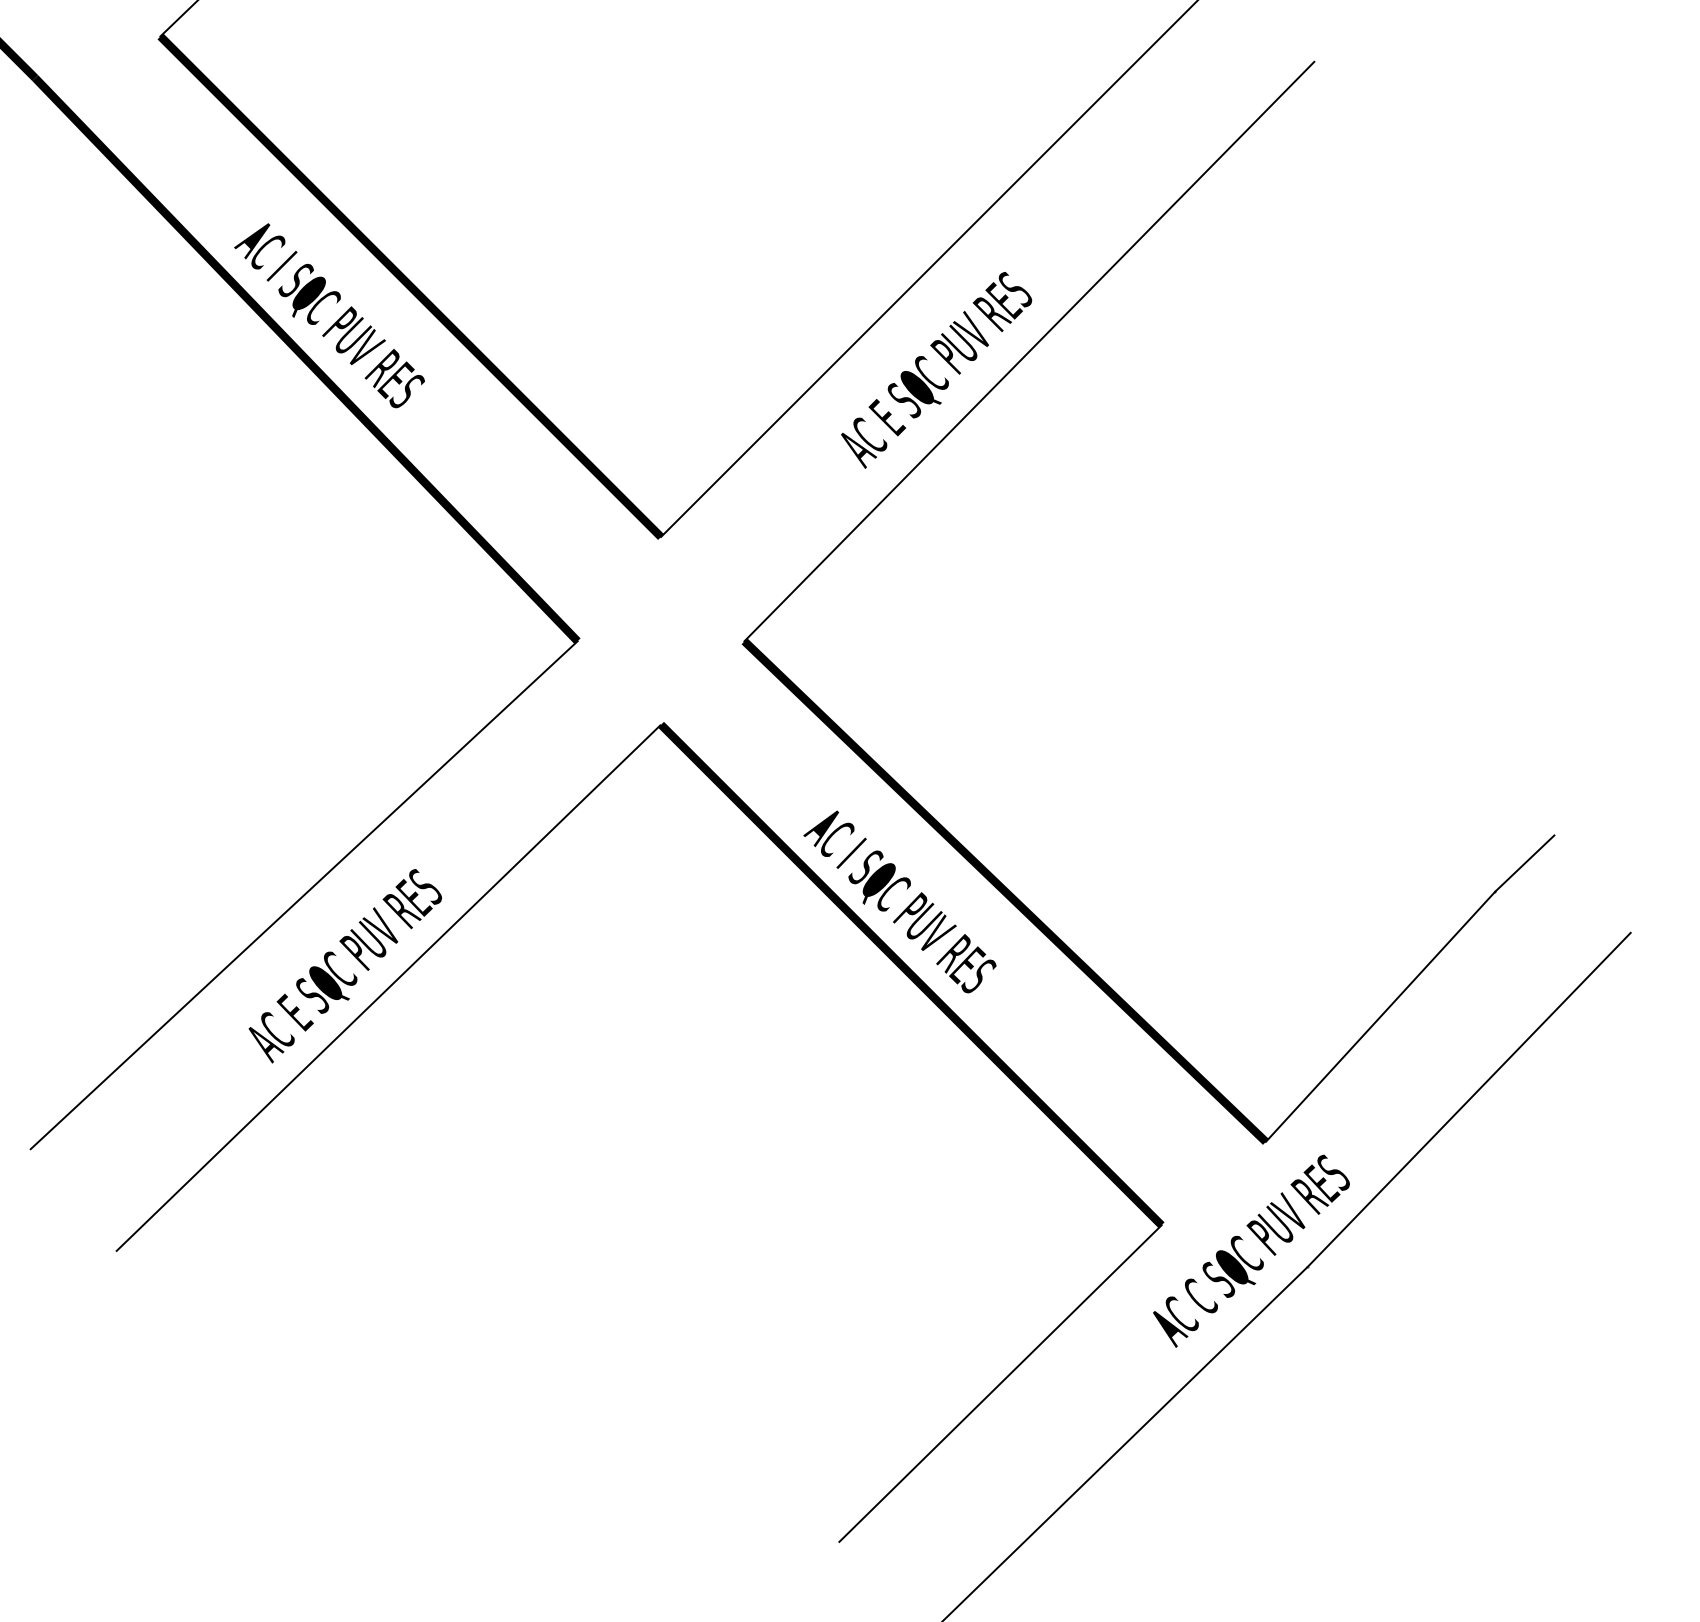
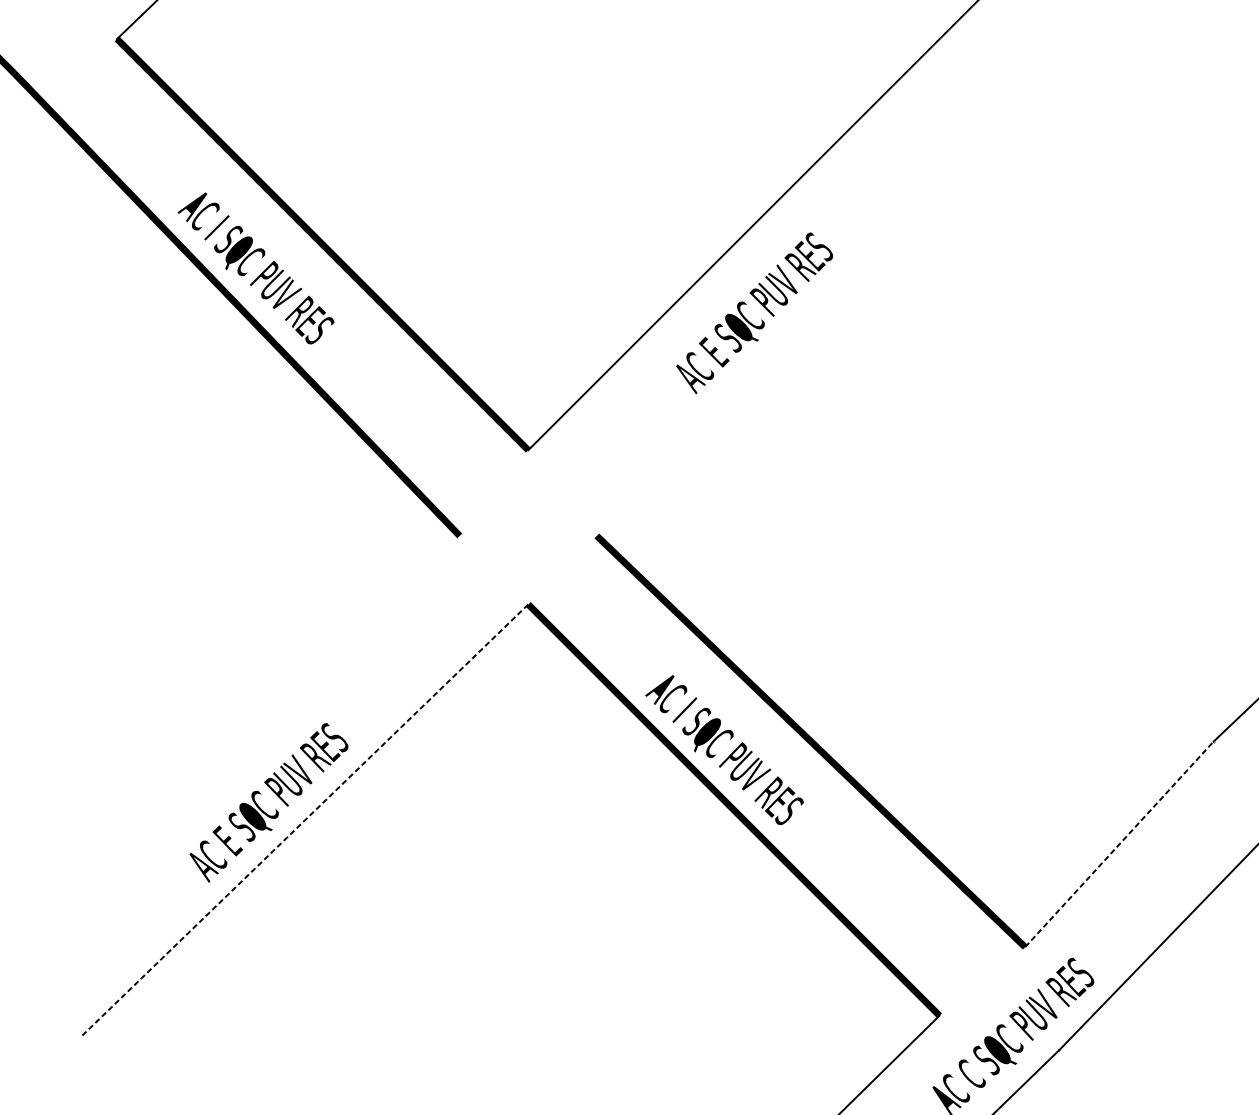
line: (1029, 351) -> (830, 297), removed
line: (303, 895) -> (234, 744), removed
line: (388, 988) -> (304, 821), solid -> dashed
line: (1380, 1016) -> (1119, 844), solid -> dashed

